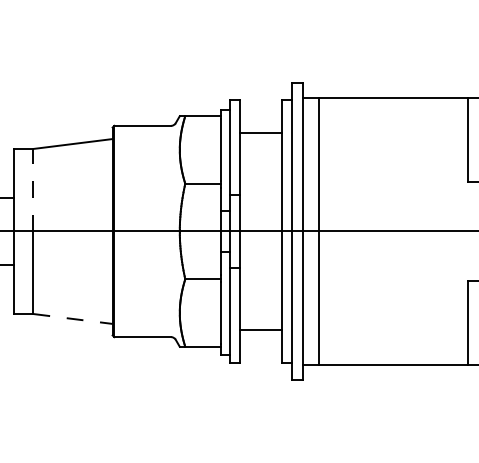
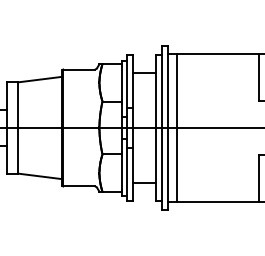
line: (33, 190) -> (18, 105), dashed -> solid
line: (73, 319) -> (40, 176), dashed -> solid

